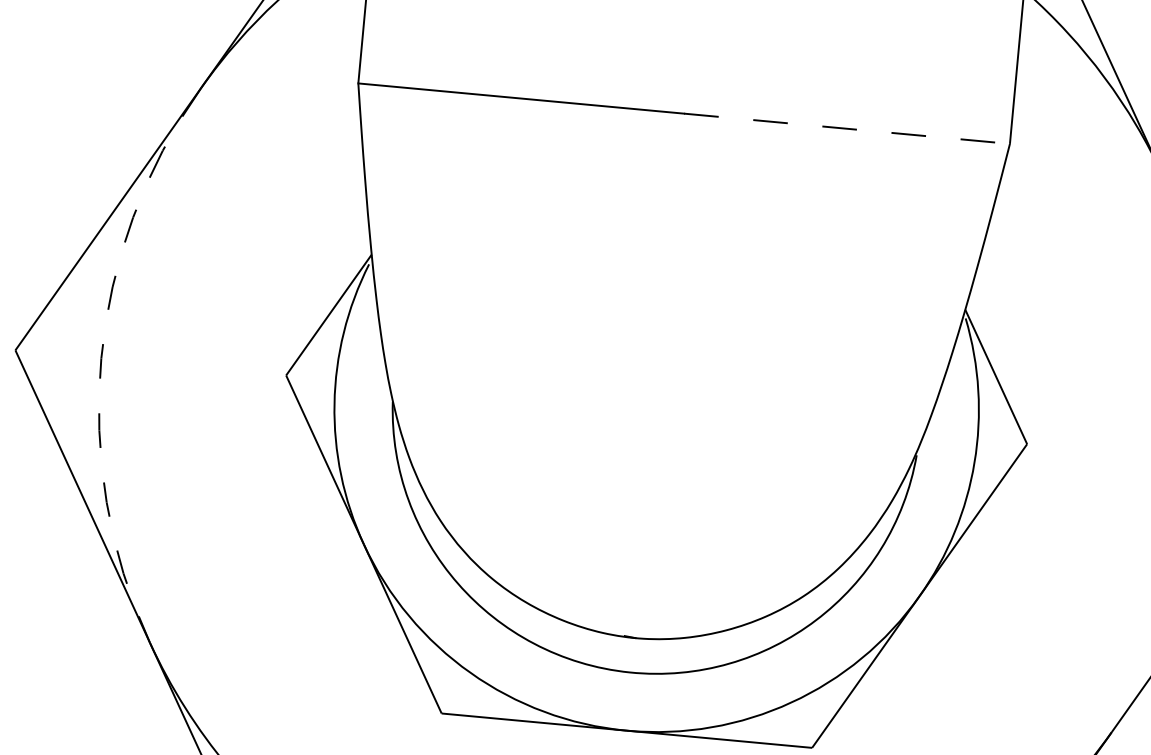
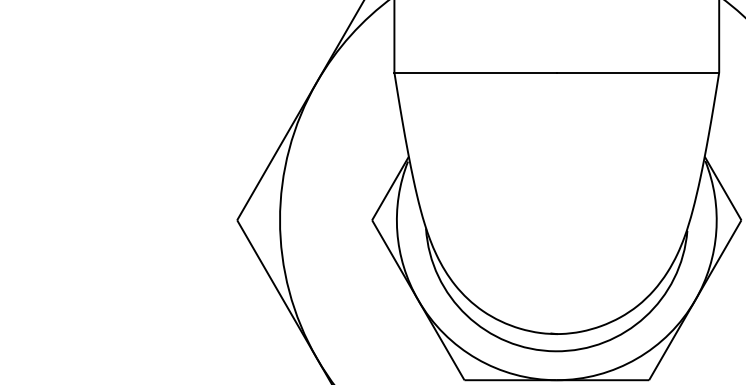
line: (848, 128) -> (638, 72), dashed -> solid
arc: (102, 358) -> (280, 220), dashed -> solid

